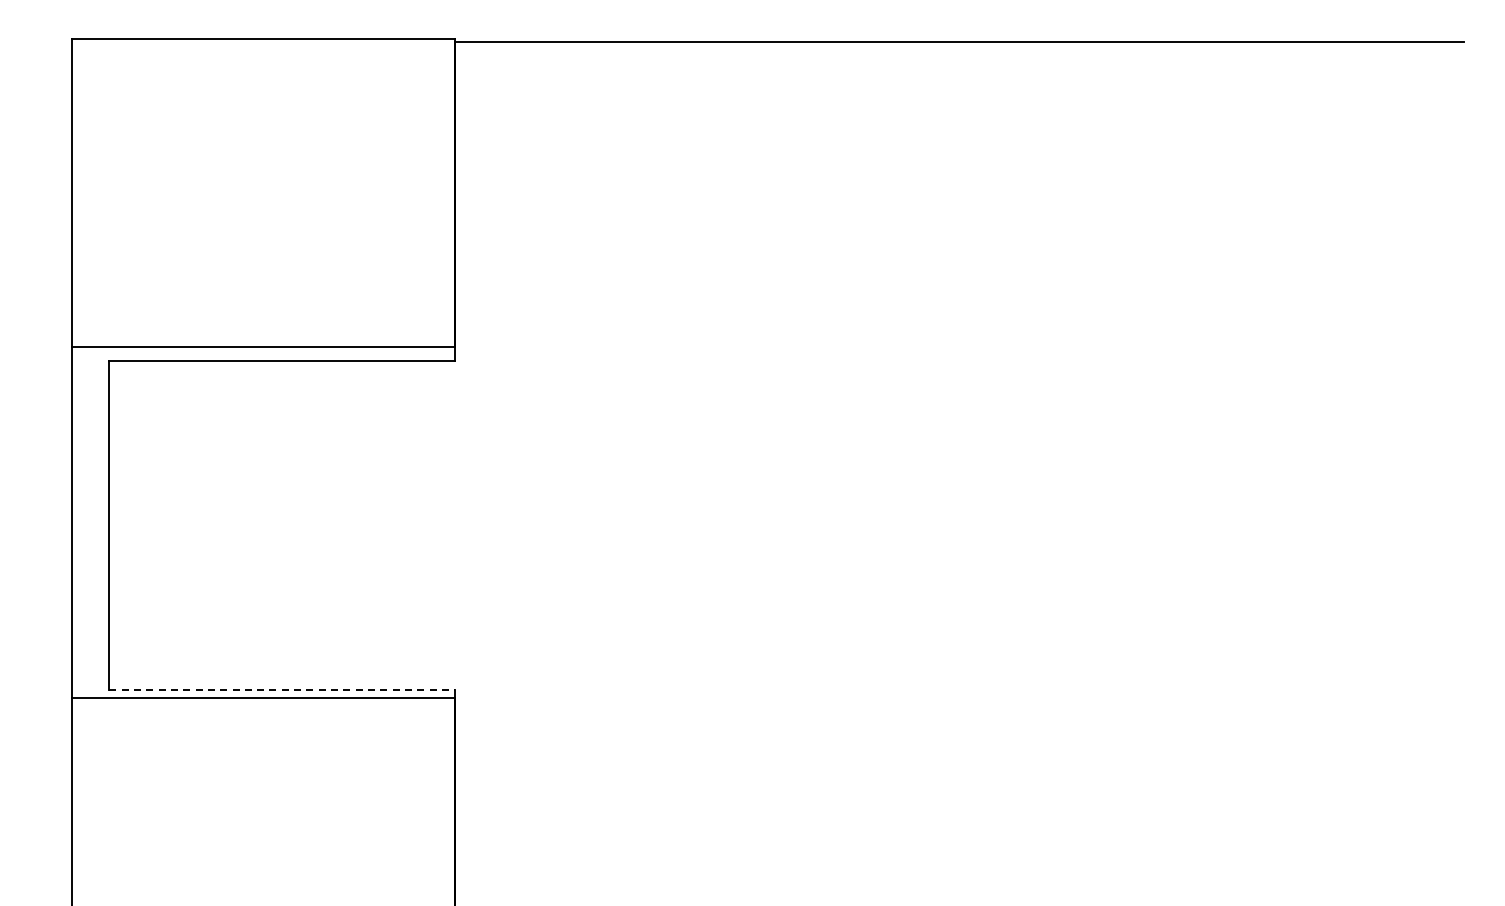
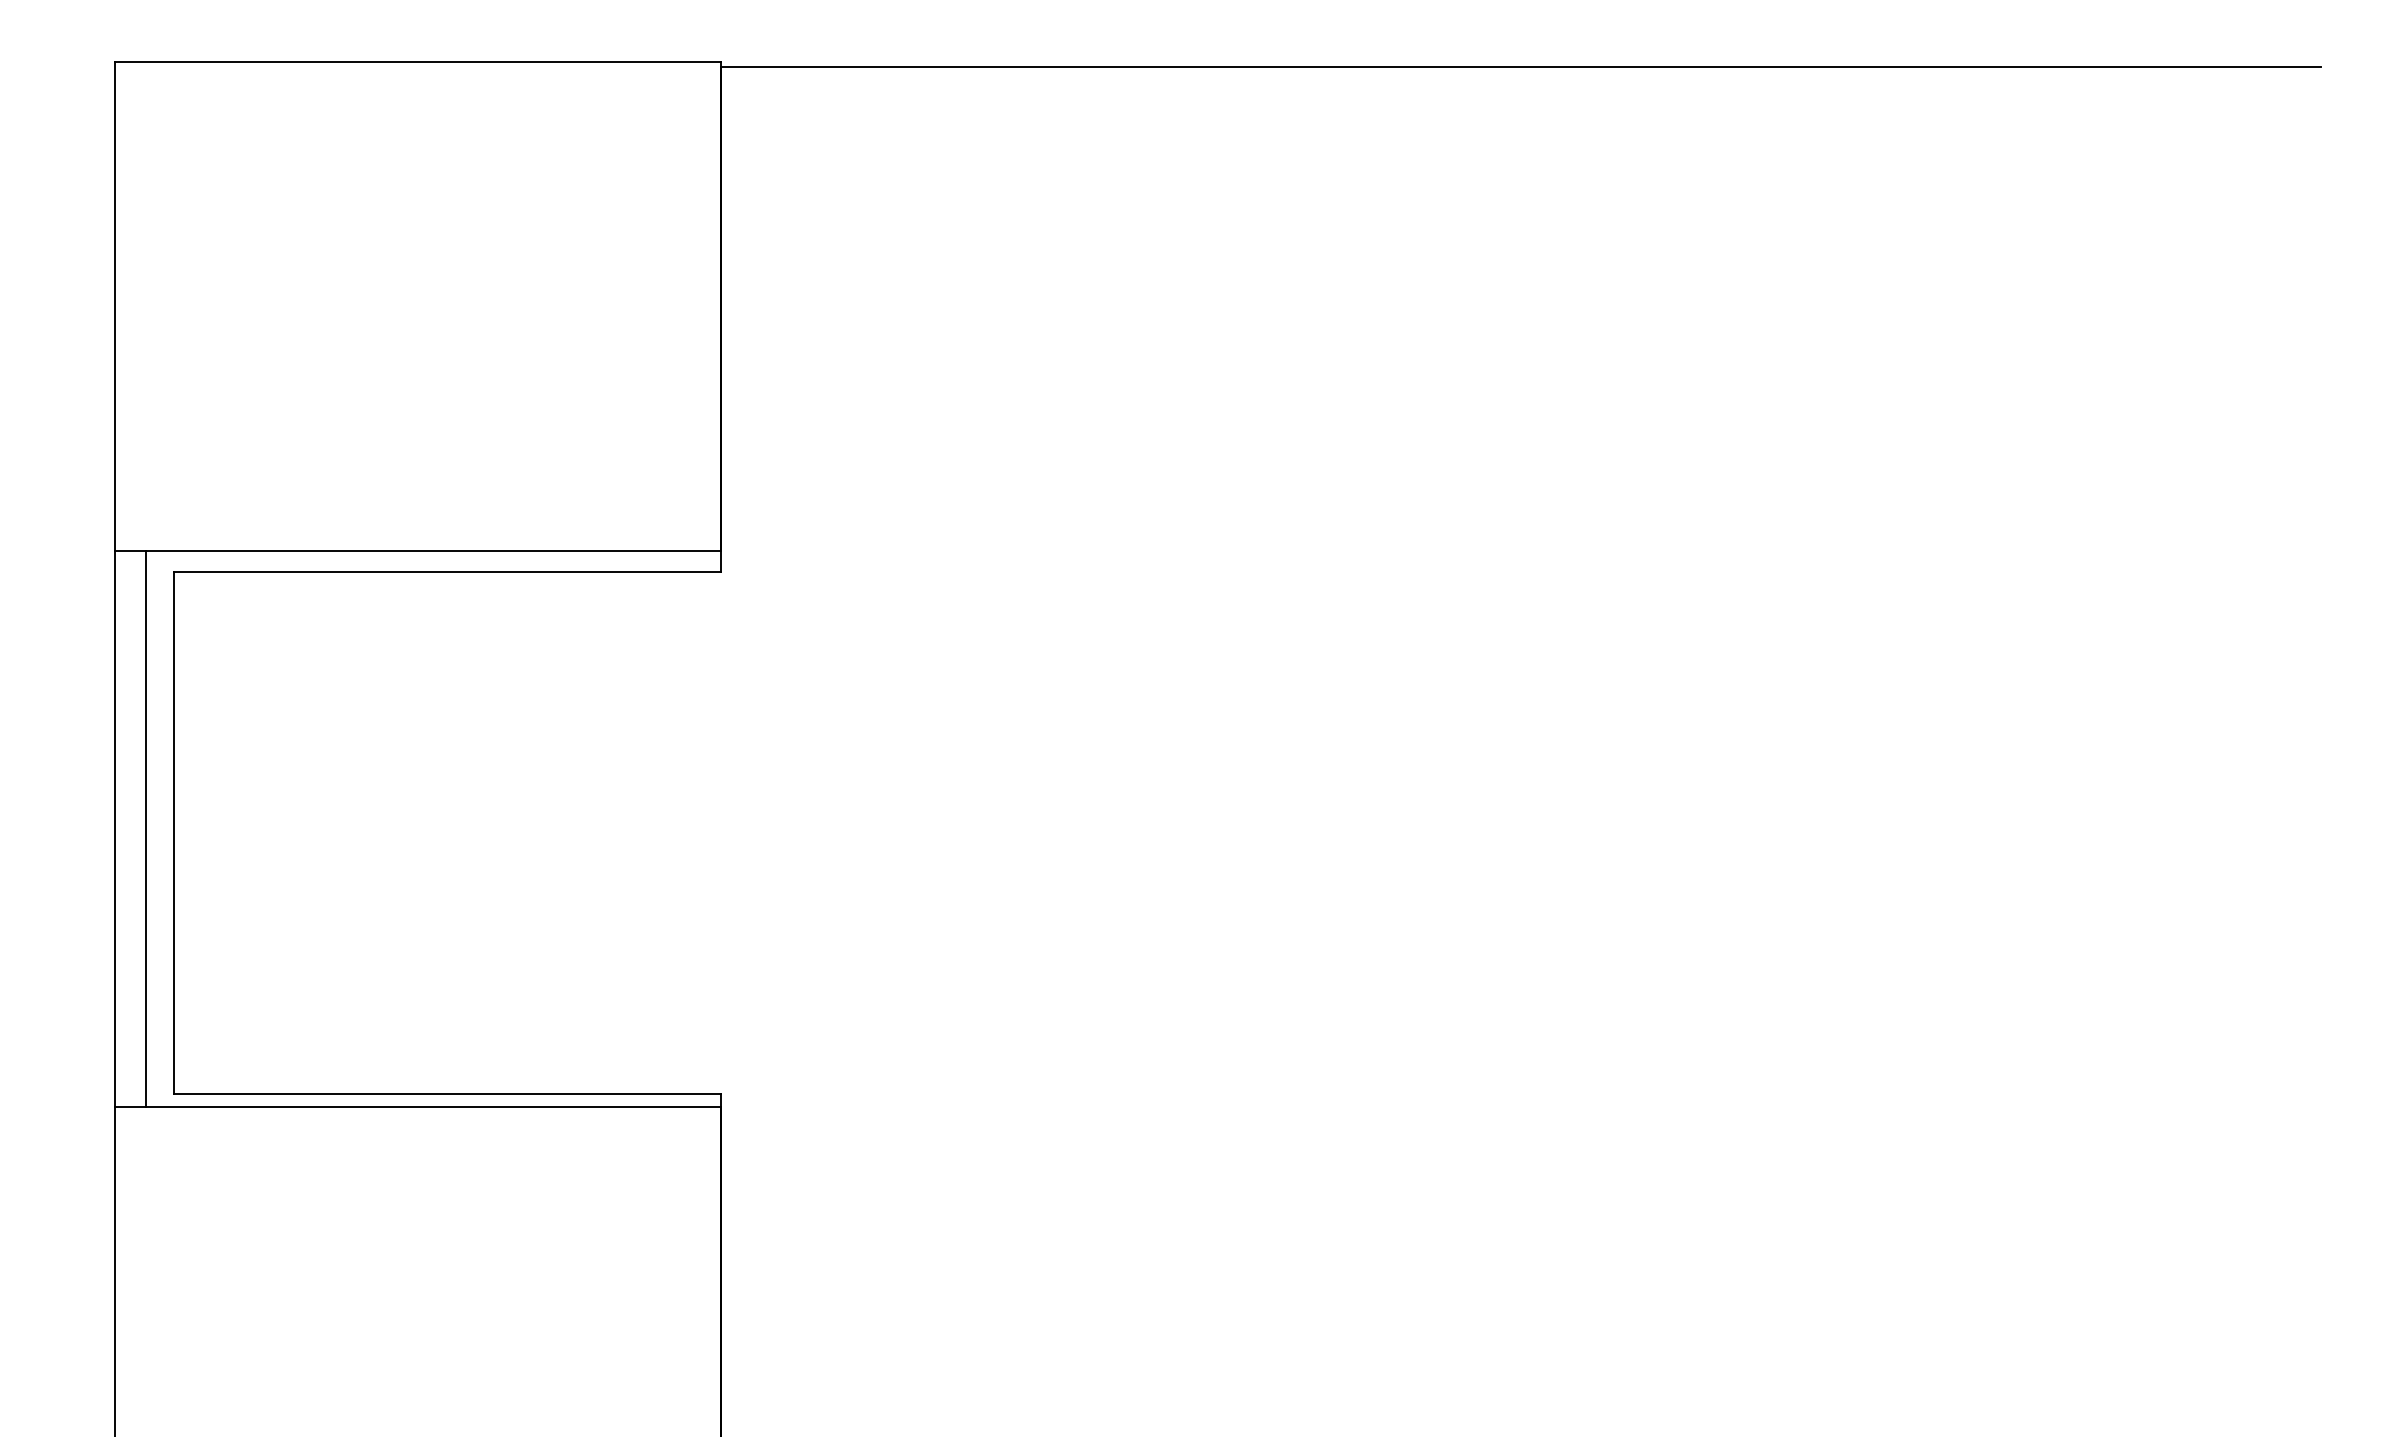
line: (92, 522) -> (146, 828), added
line: (282, 689) -> (448, 1093), dashed -> solid

